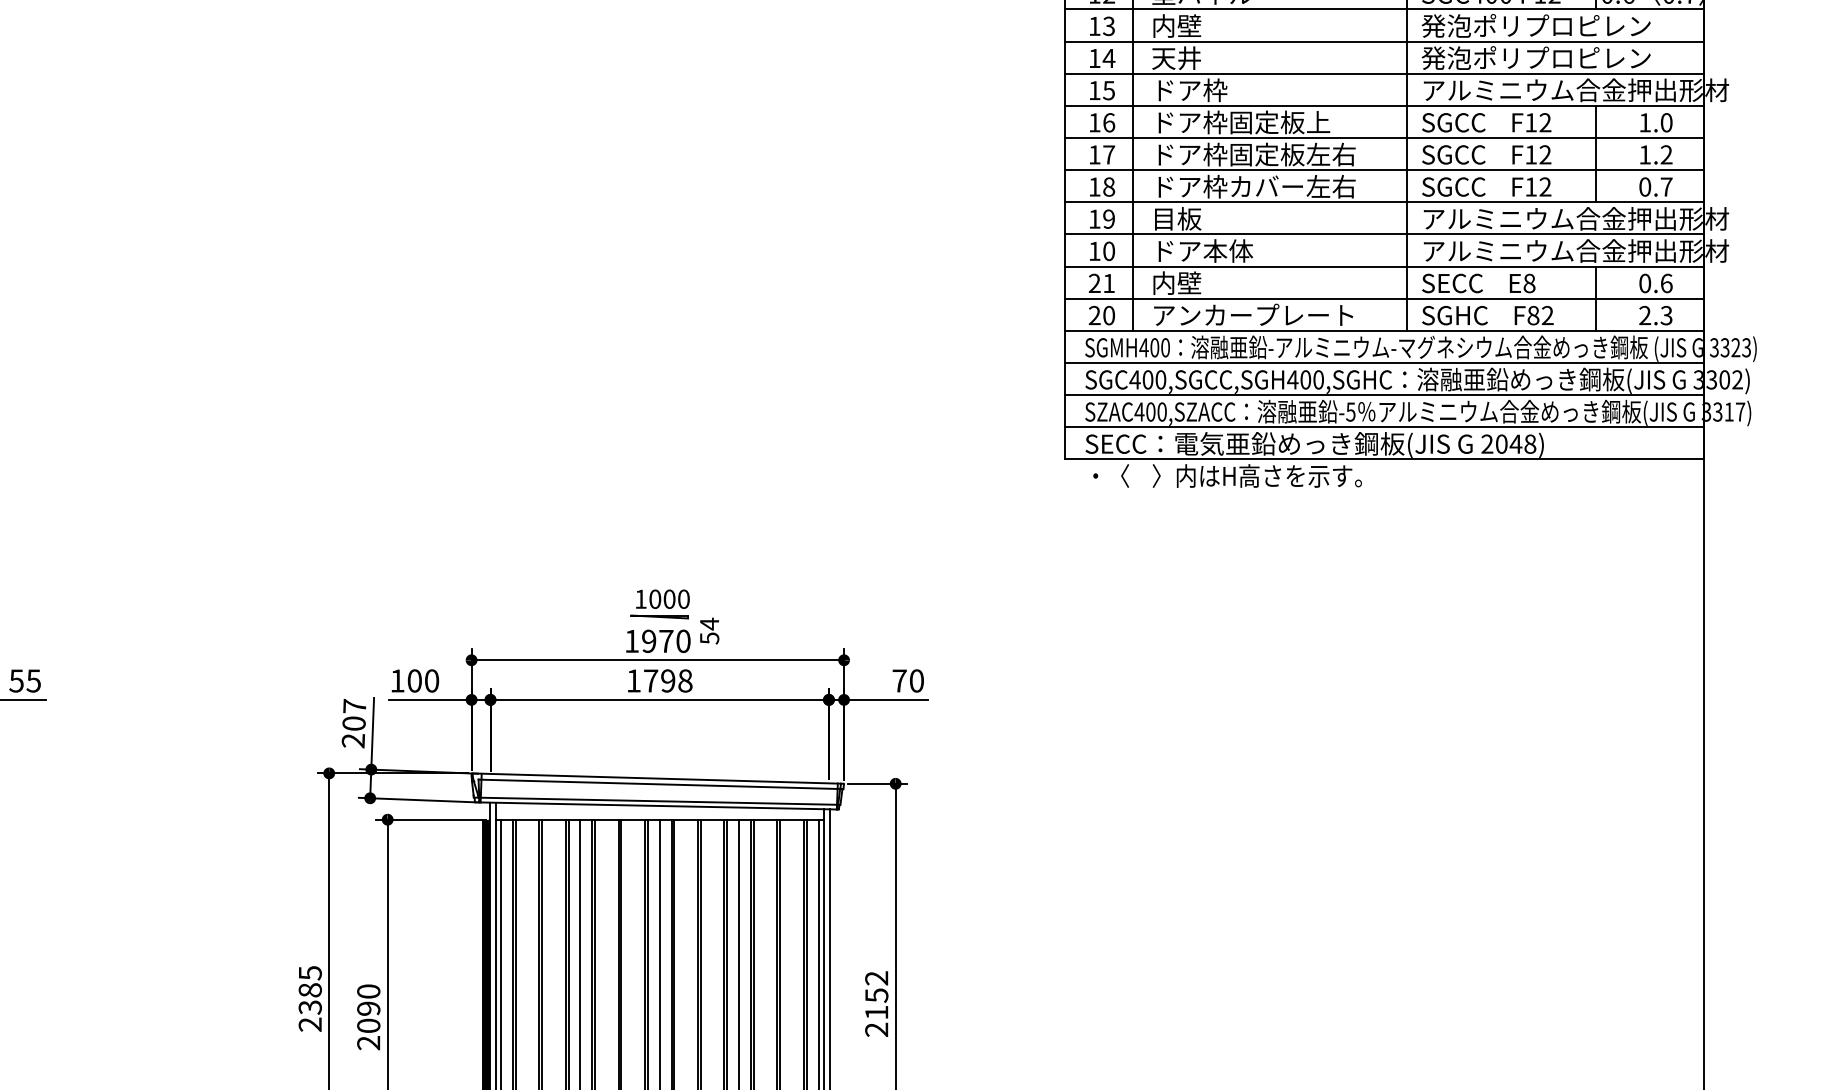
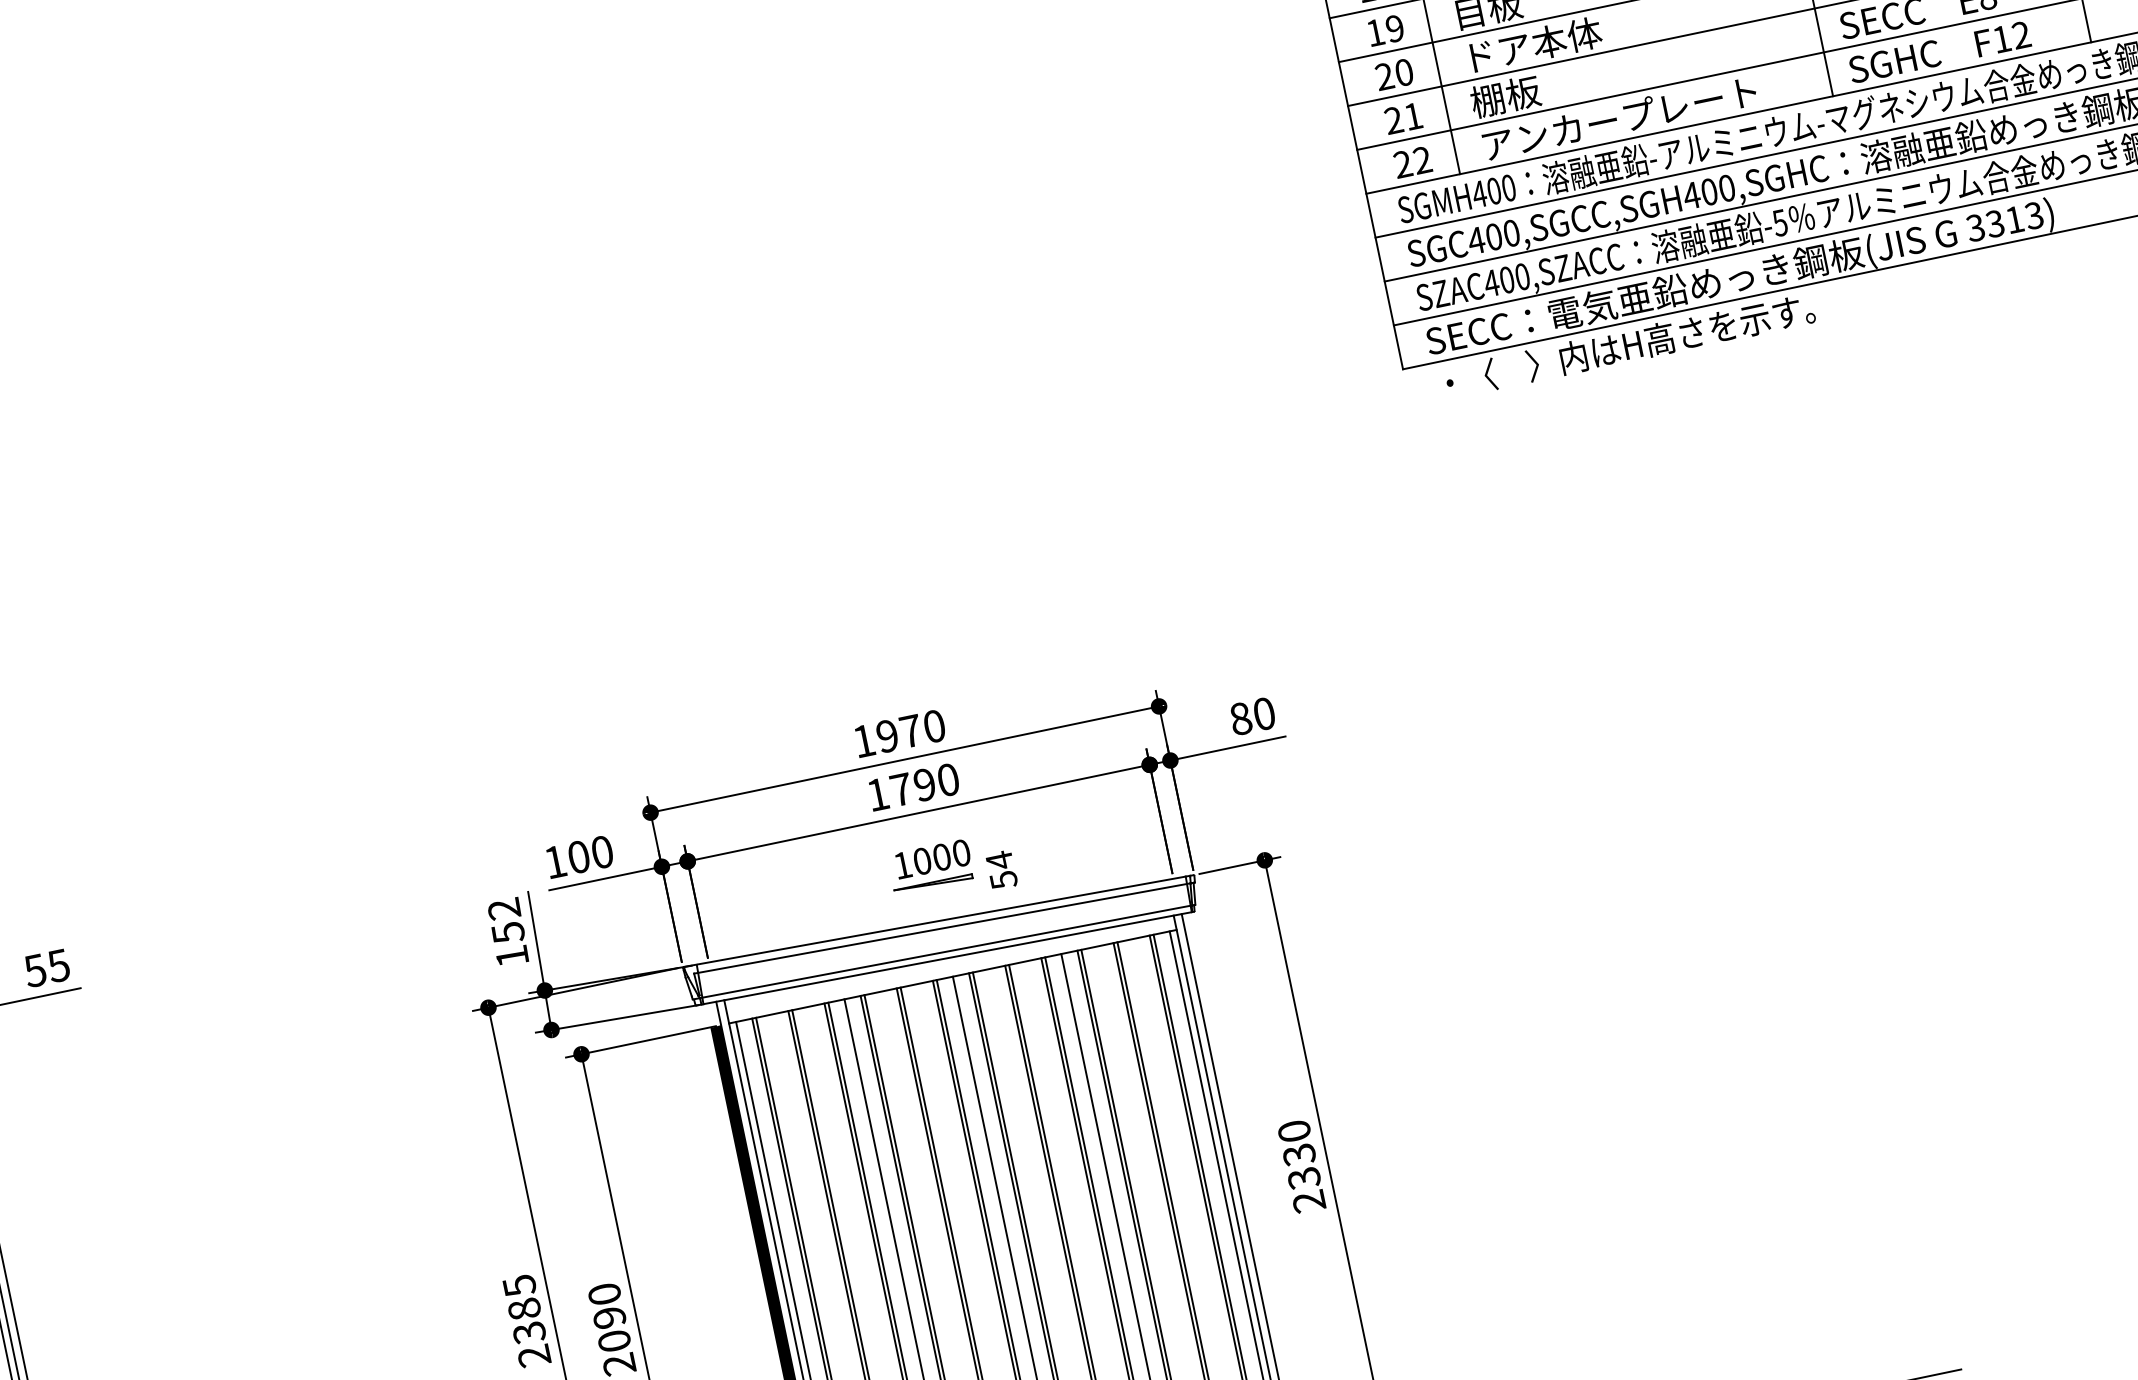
text: (1094, 250) -> (1384, 75), 10 -> 20
text: (1176, 282) -> (1505, 95), 内壁 -> 棚板
text: (1108, 315) -> (1421, 160), 20 -> 22
text: (1533, 315) -> (2001, 39), F82 -> F12
text: (1508, 443) -> (2004, 220), 2048) -> 3313)
part: (659, 604) -> (929, 867), moved
text: (709, 630) -> (1001, 869), moved
text: (685, 680) -> (948, 779), 1798 -> 1790
text: (899, 680) -> (1240, 718), 70 -> 80
text: (353, 723) -> (507, 932), 207 -> 152
text: (876, 995) -> (1298, 1154), 2152 -> 2330

